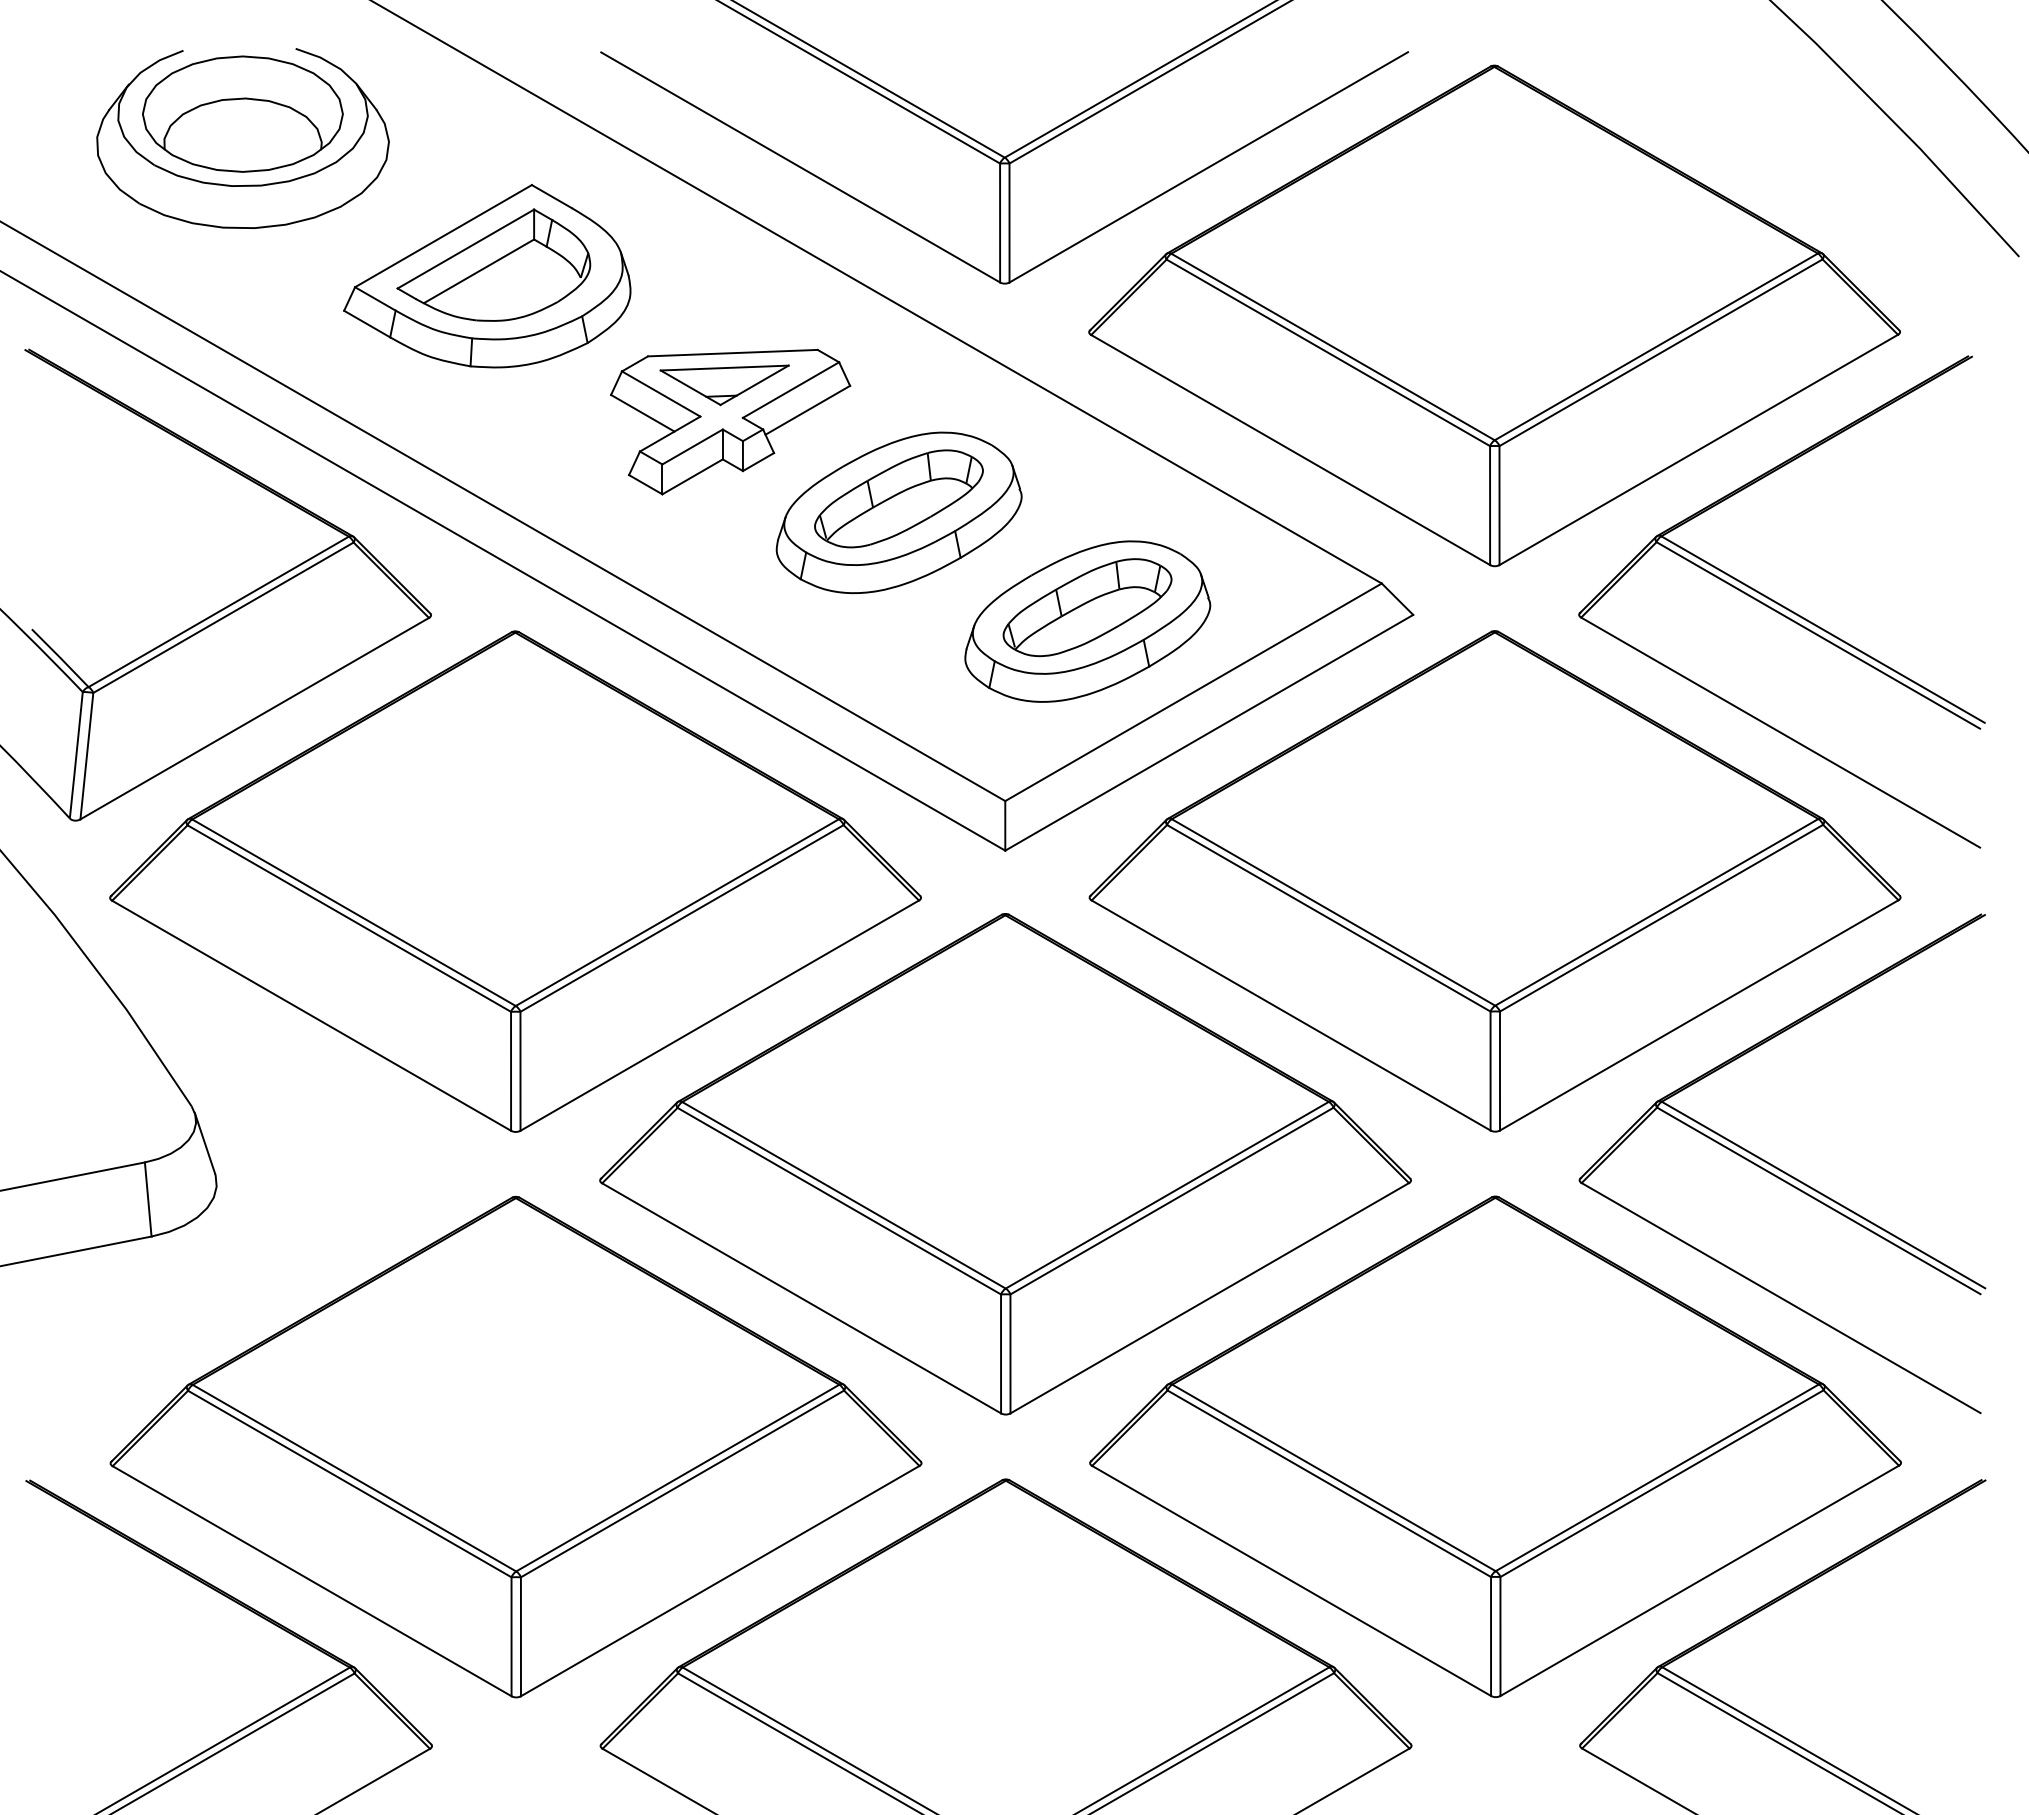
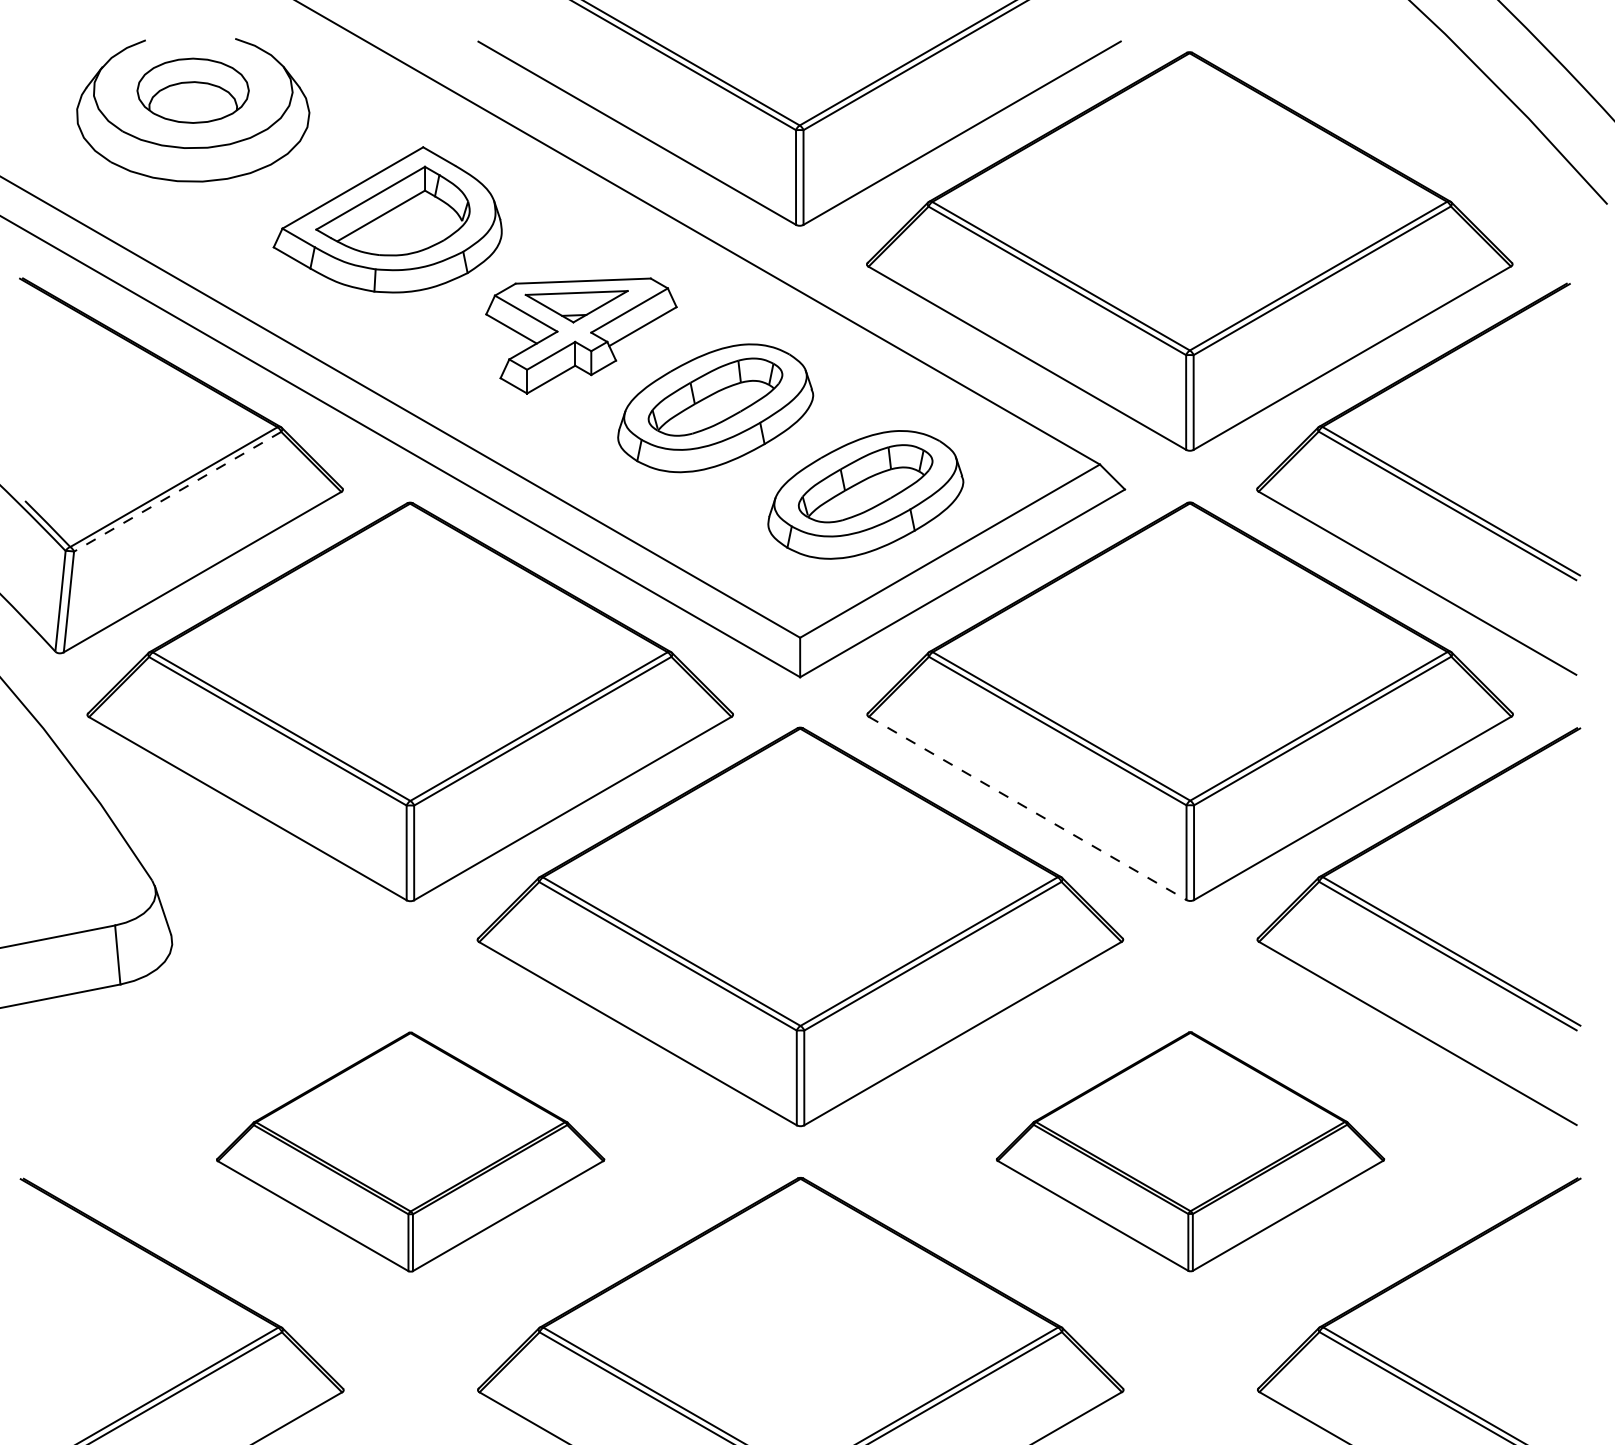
part: (242, 113) -> (192, 90), size x0.7
line: (223, 617) -> (177, 491), solid -> dashed
line: (1291, 1015) -> (1028, 808), solid -> dashed
part: (515, 1446) -> (410, 1151), size x0.6
part: (1495, 1446) -> (1190, 1151), size x0.6

